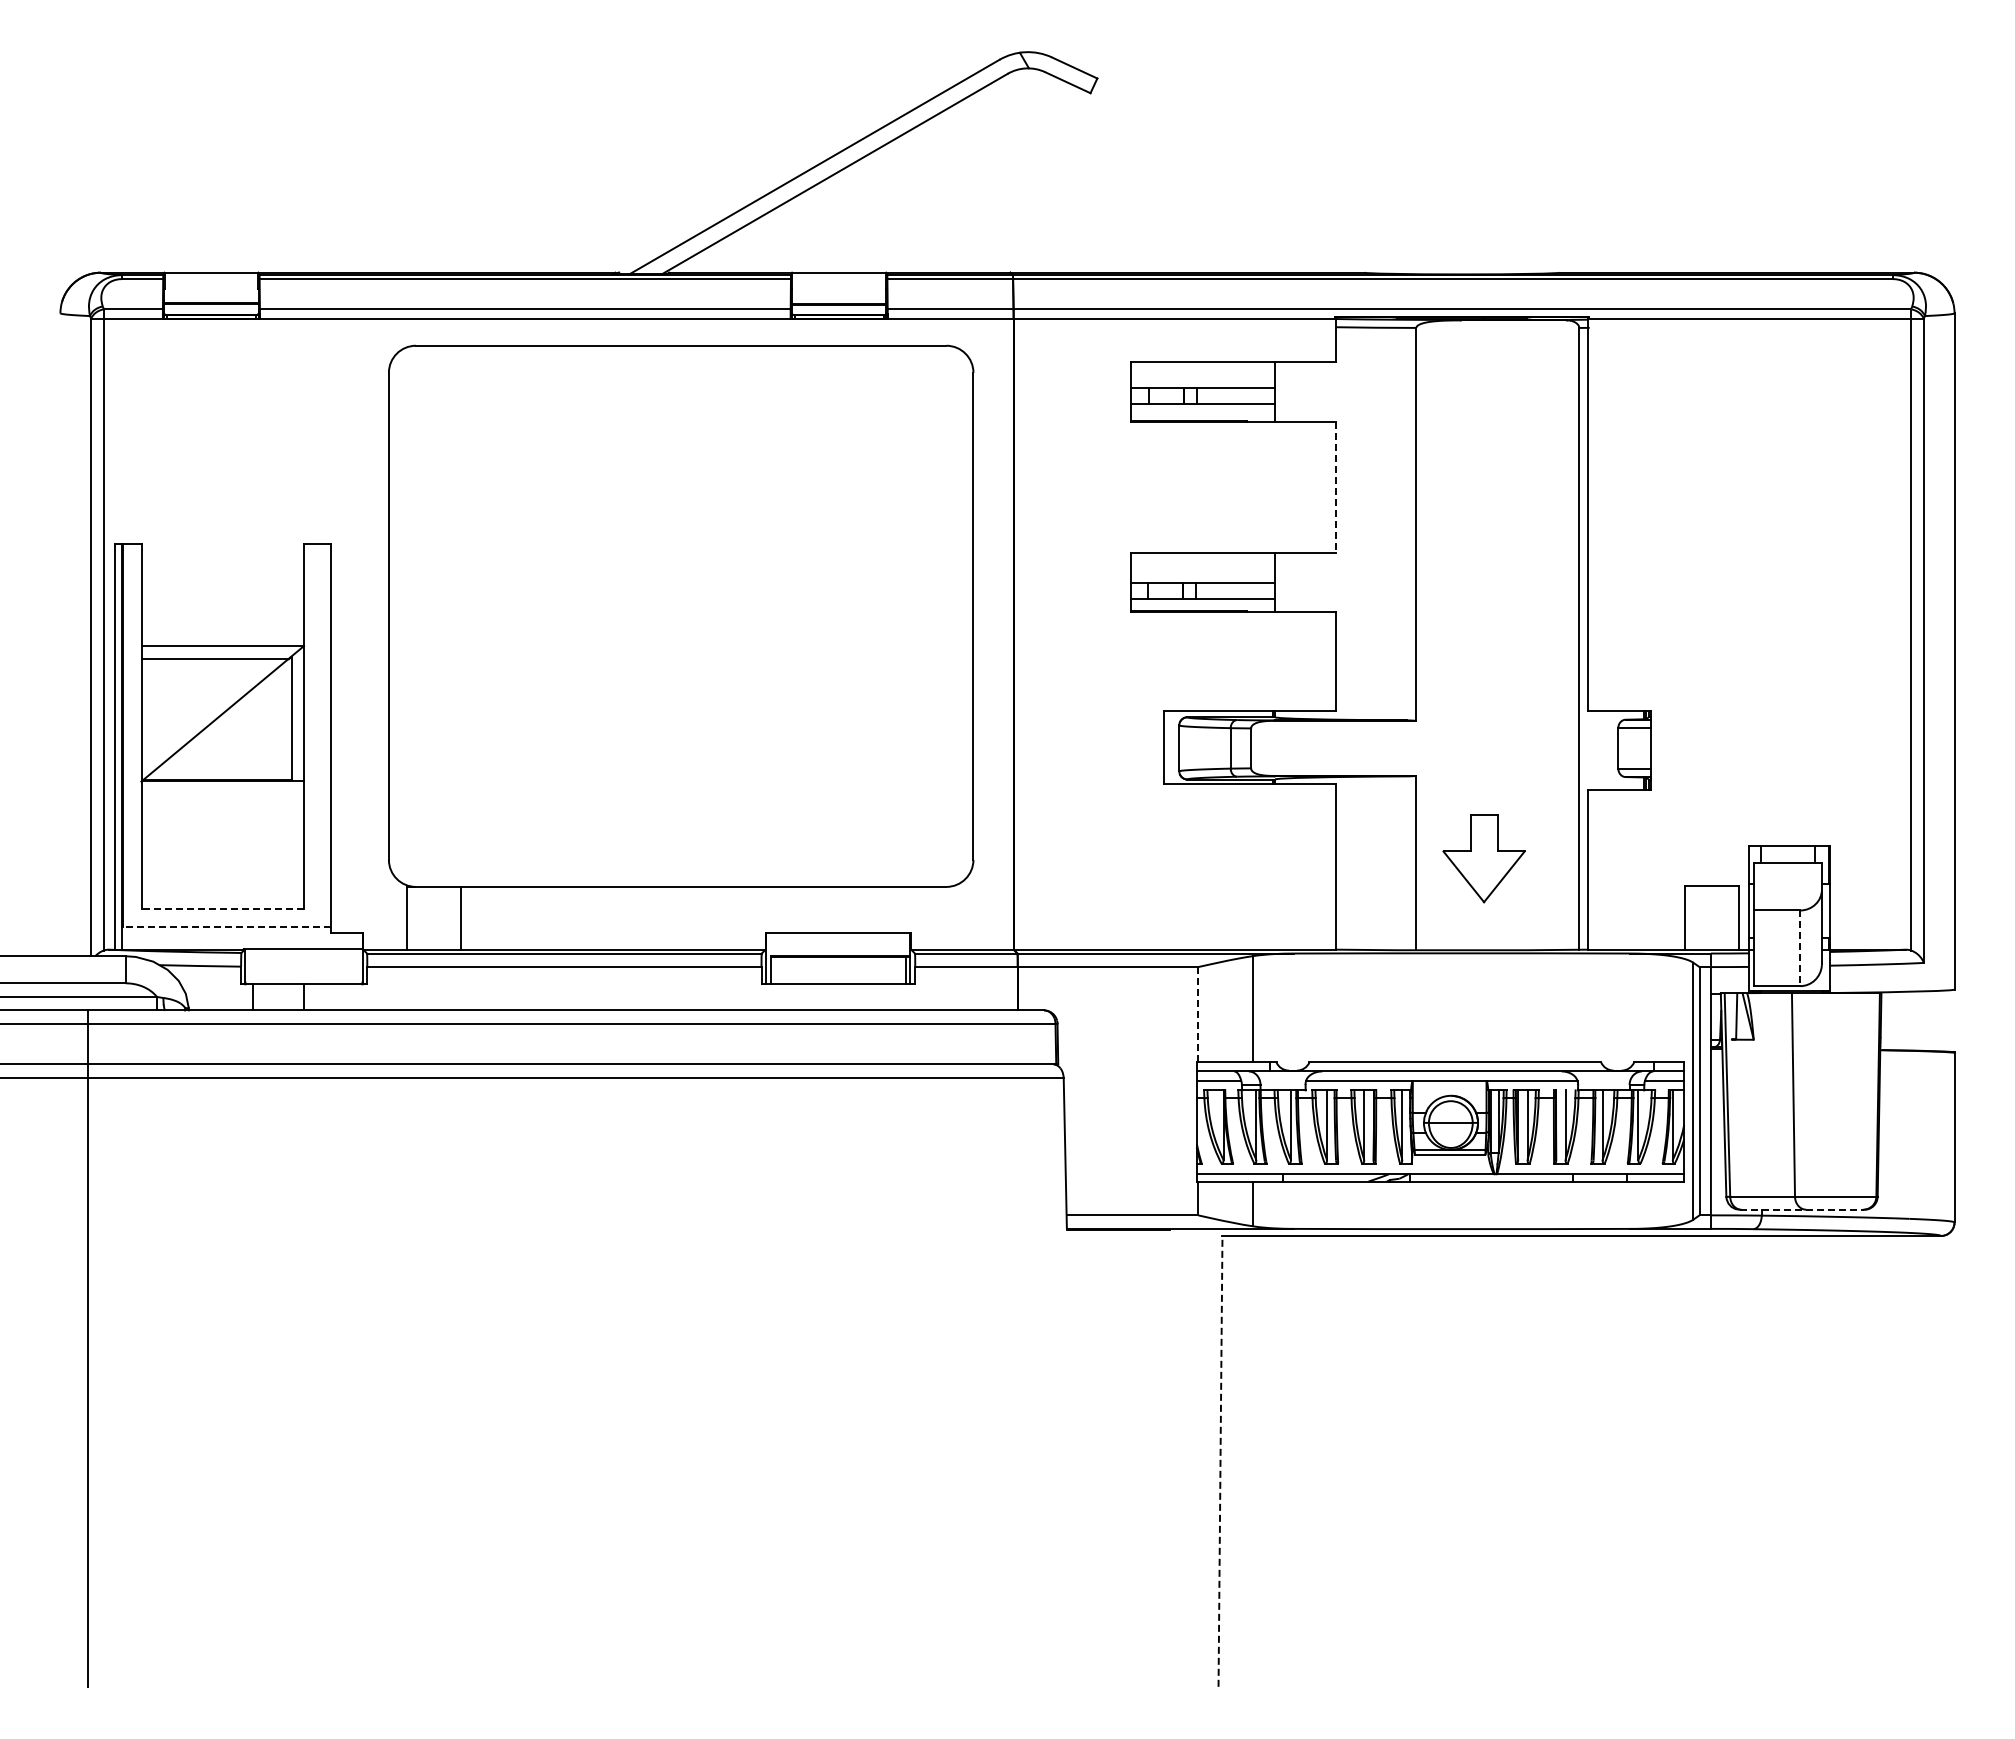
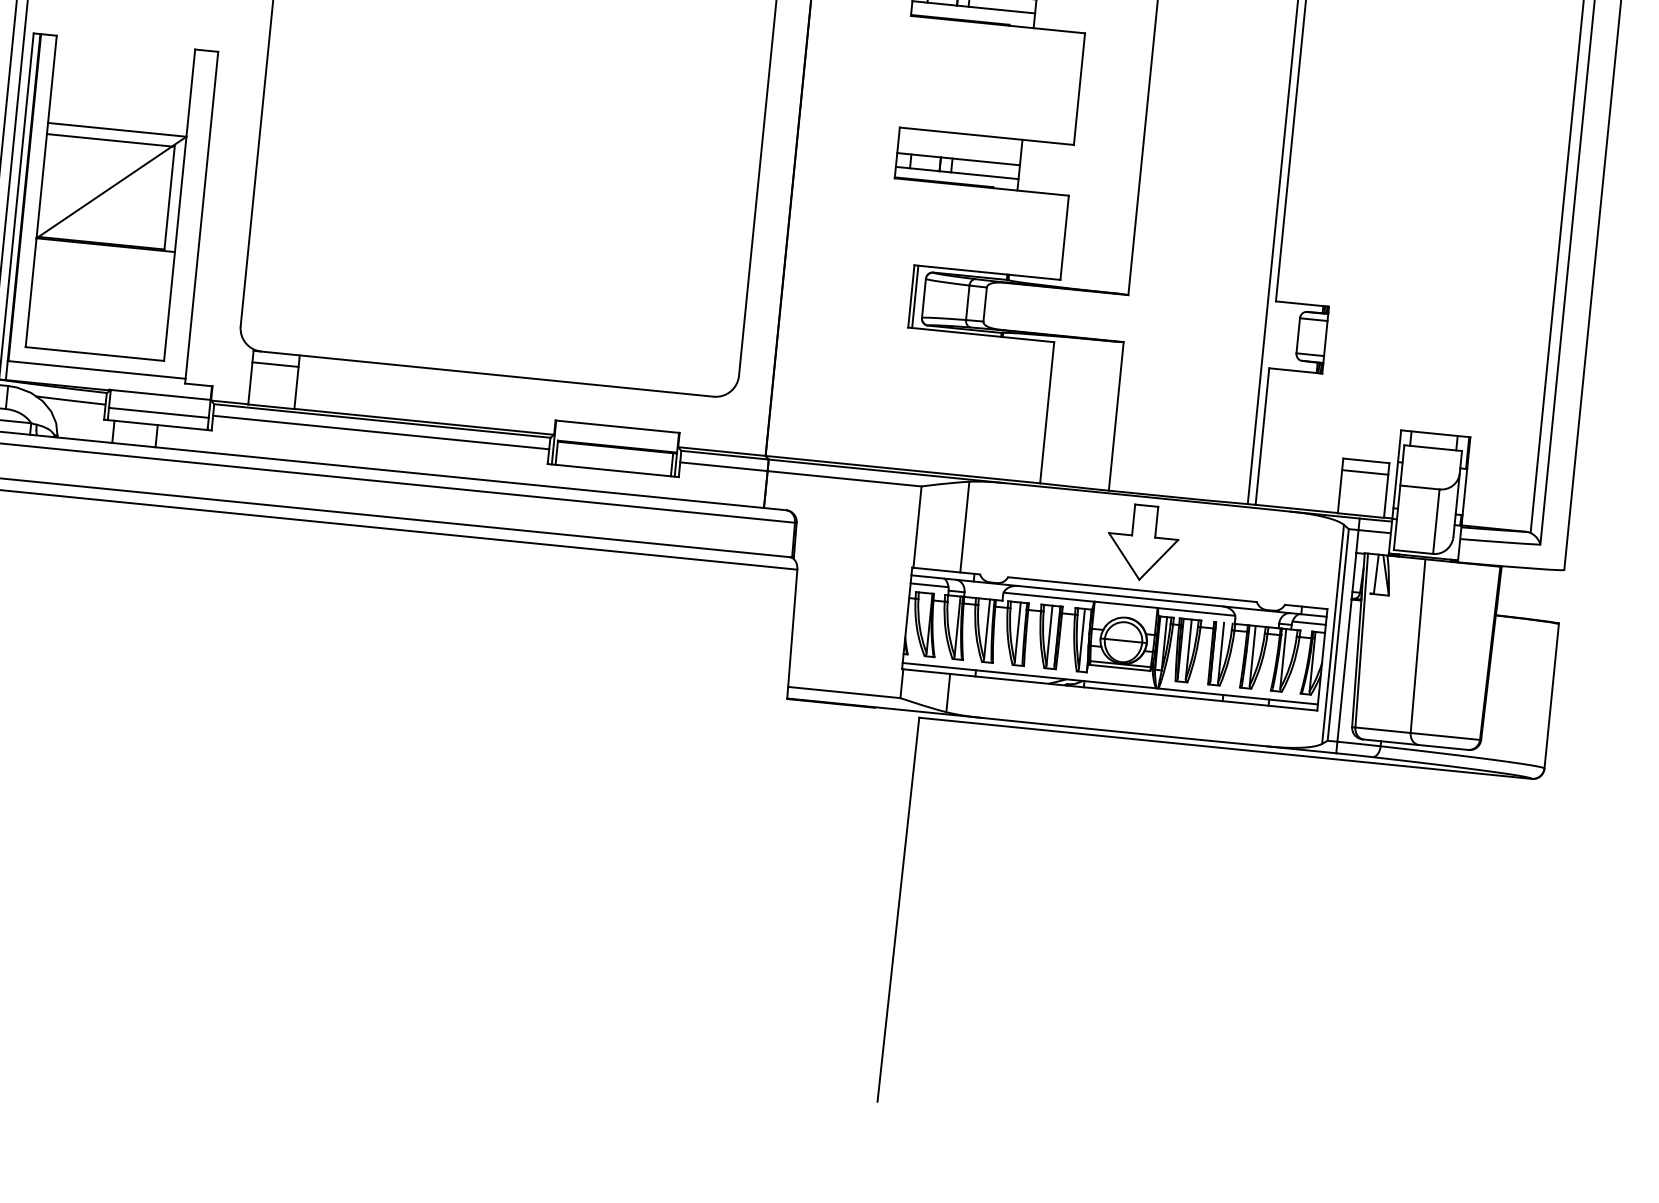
line: (1335, 487) -> (1079, 89), dashed -> solid
line: (1169, 747) -> (915, 296), added
part: (1483, 858) -> (1142, 542), moved
line: (1711, 899) -> (1364, 472), added
line: (433, 900) -> (275, 364), added
line: (222, 909) -> (94, 354), dashed -> solid
line: (226, 927) -> (96, 370), dashed -> solid
line: (1800, 948) -> (1436, 521), dashed -> solid
line: (303, 970) -> (158, 413), added
line: (1198, 1014) -> (917, 526), dashed -> solid
line: (1802, 1209) -> (1415, 744), dashed -> solid
line: (1220, 1460) -> (898, 908), dashed -> solid

